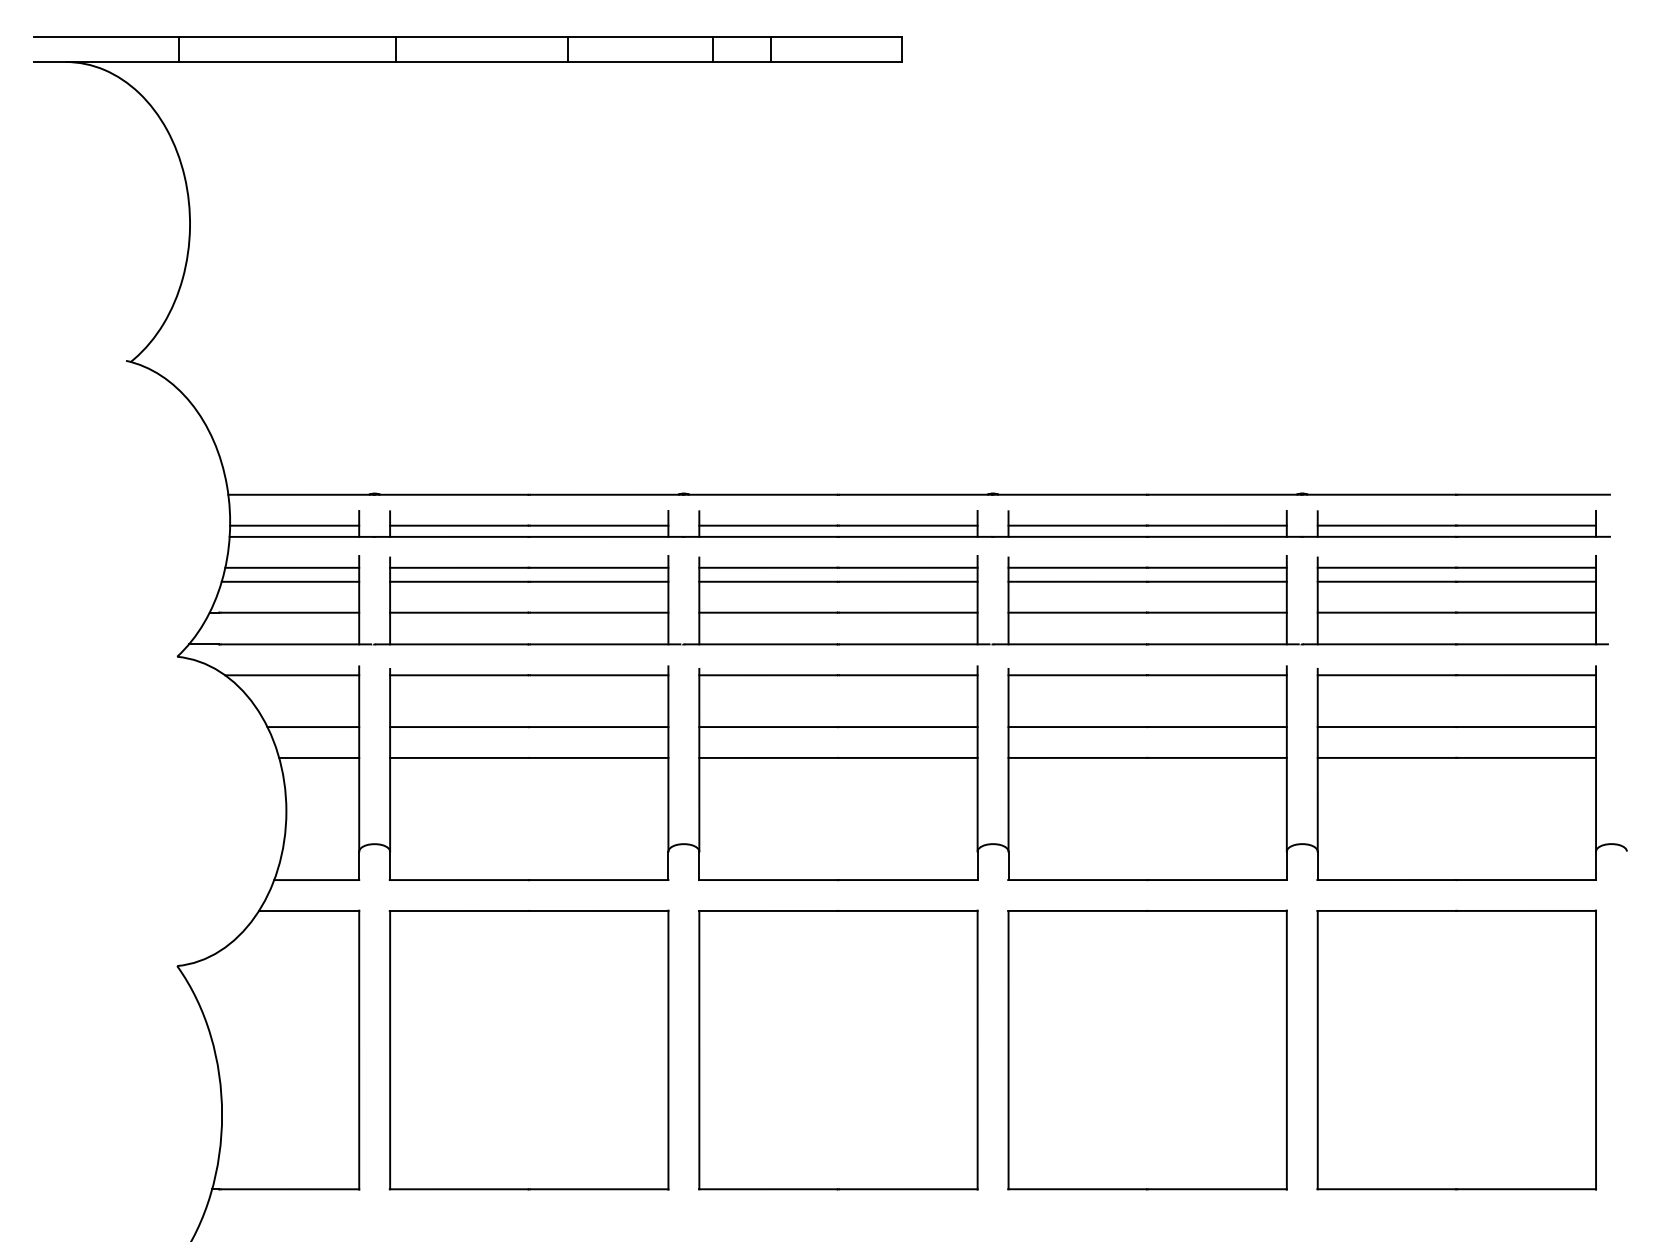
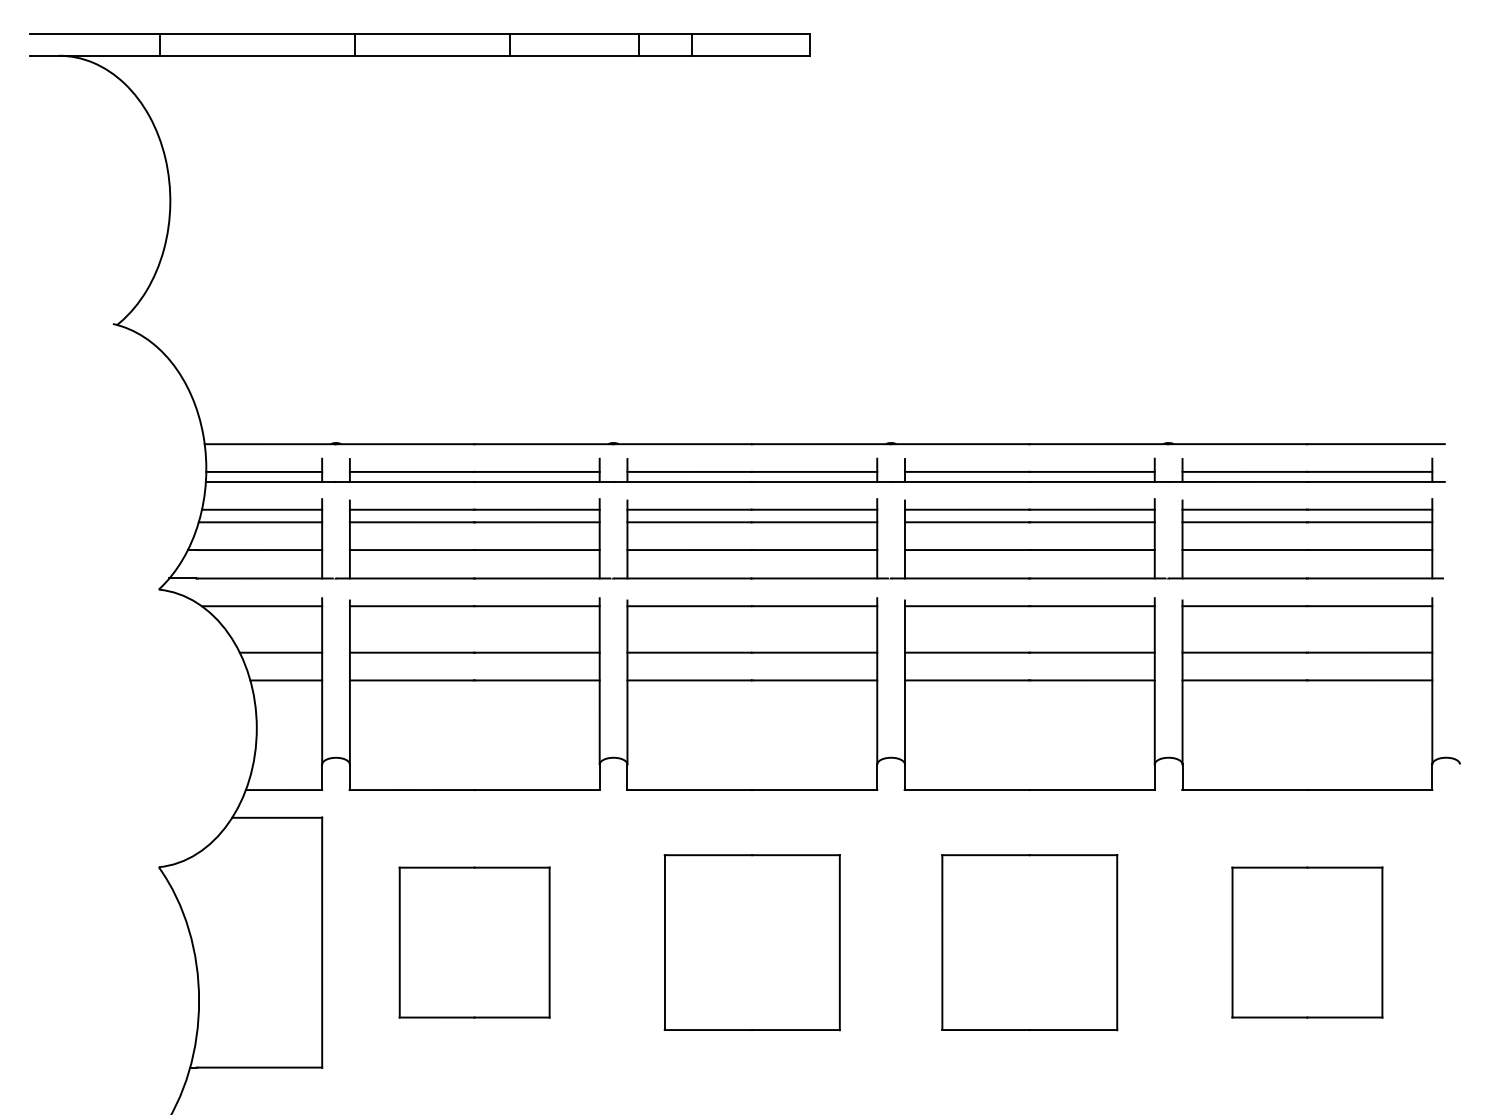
part: (528, 1049) -> (474, 942), size x0.6
part: (838, 1049) -> (752, 942), size x0.7
part: (1147, 1049) -> (1029, 942), size x0.7
part: (1456, 1049) -> (1307, 942), size x0.6

